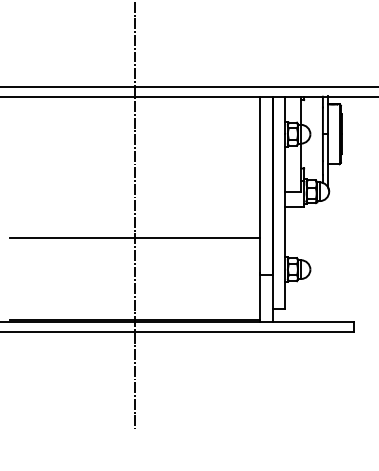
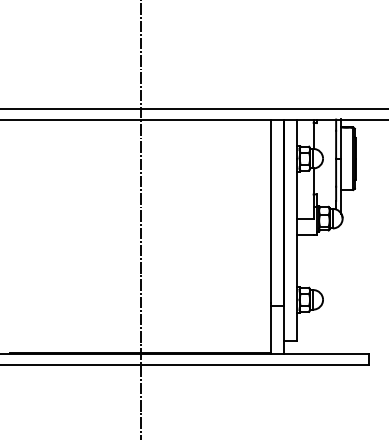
line: (135, 238) -> (140, 267), removed

